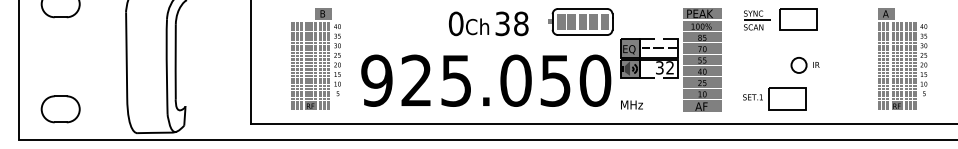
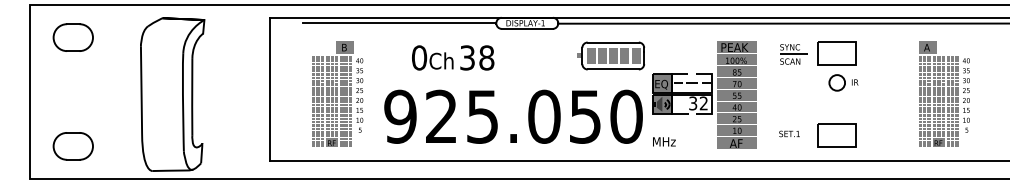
text: (489, 23) -> (453, 57), moved
part: (805, 64) -> (843, 82), moved
part: (787, 98) -> (836, 135), moved

